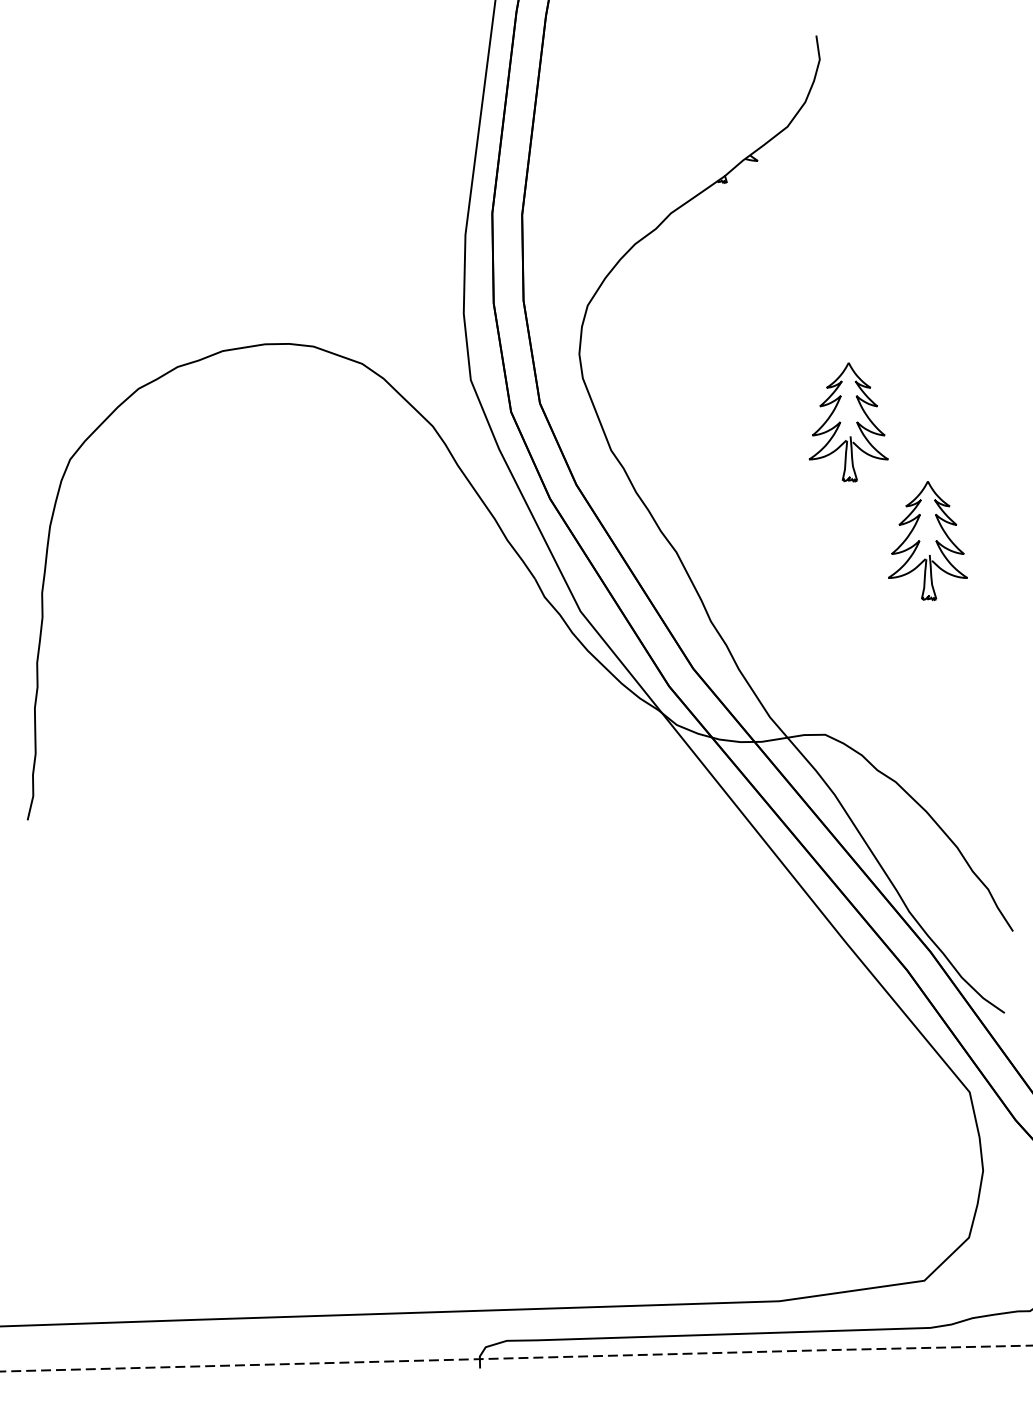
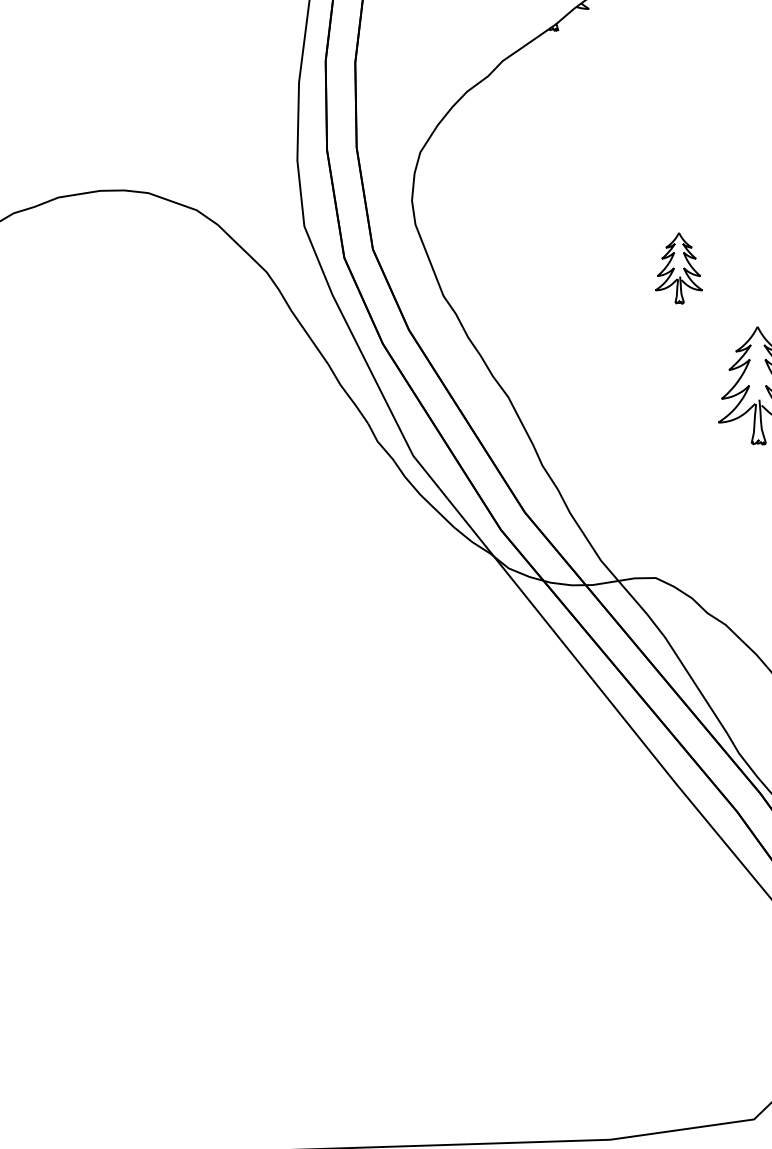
part: (848, 422) -> (678, 268), size x0.6

